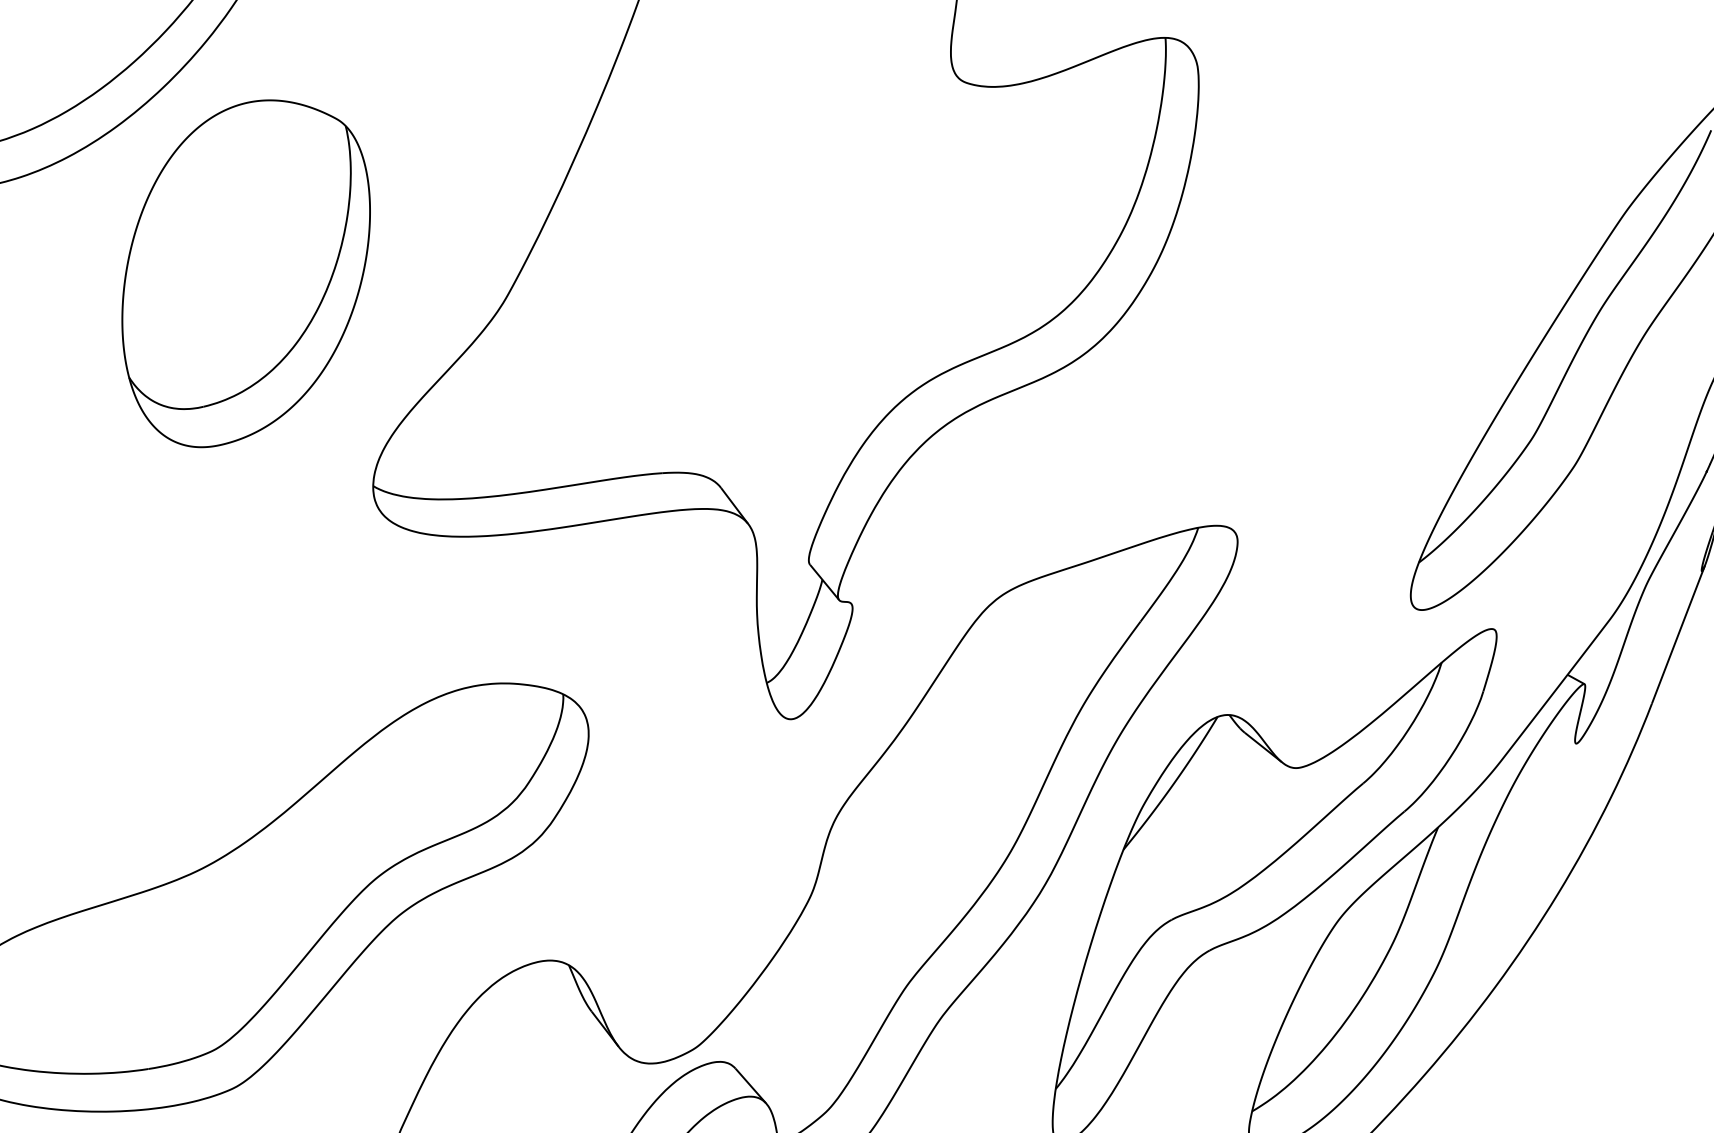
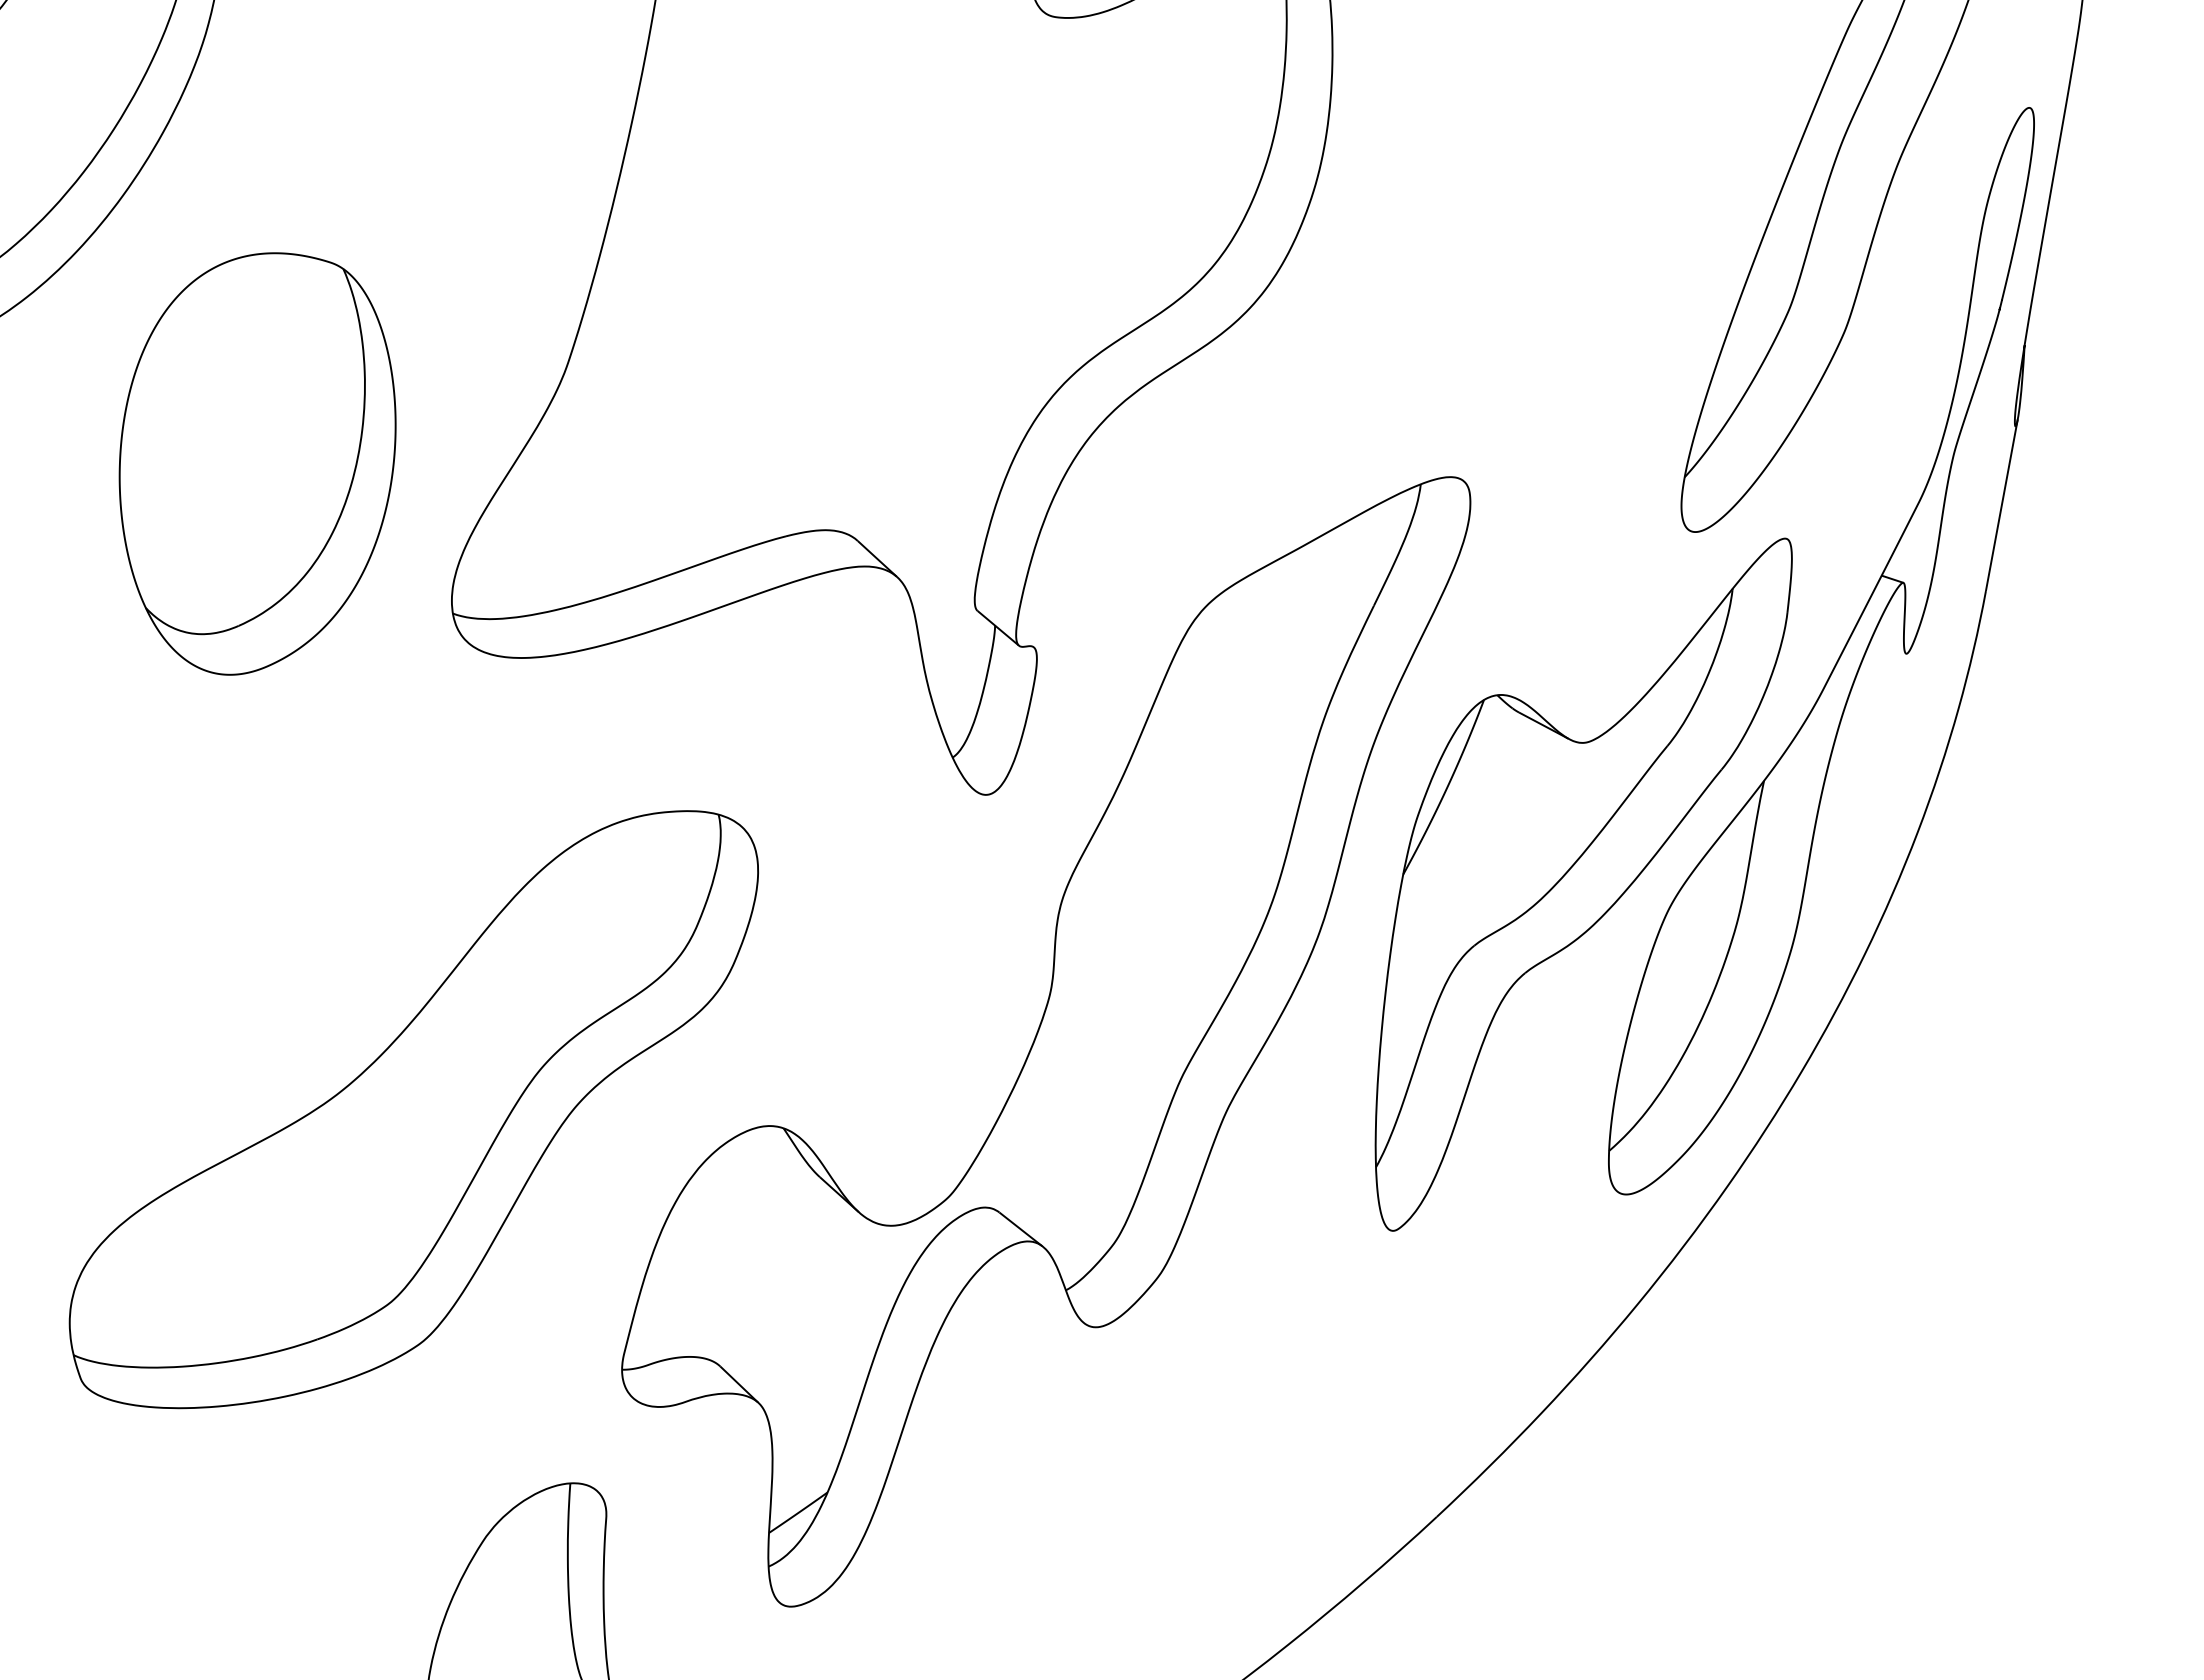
part: (244, 274) -> (257, 463), moved

